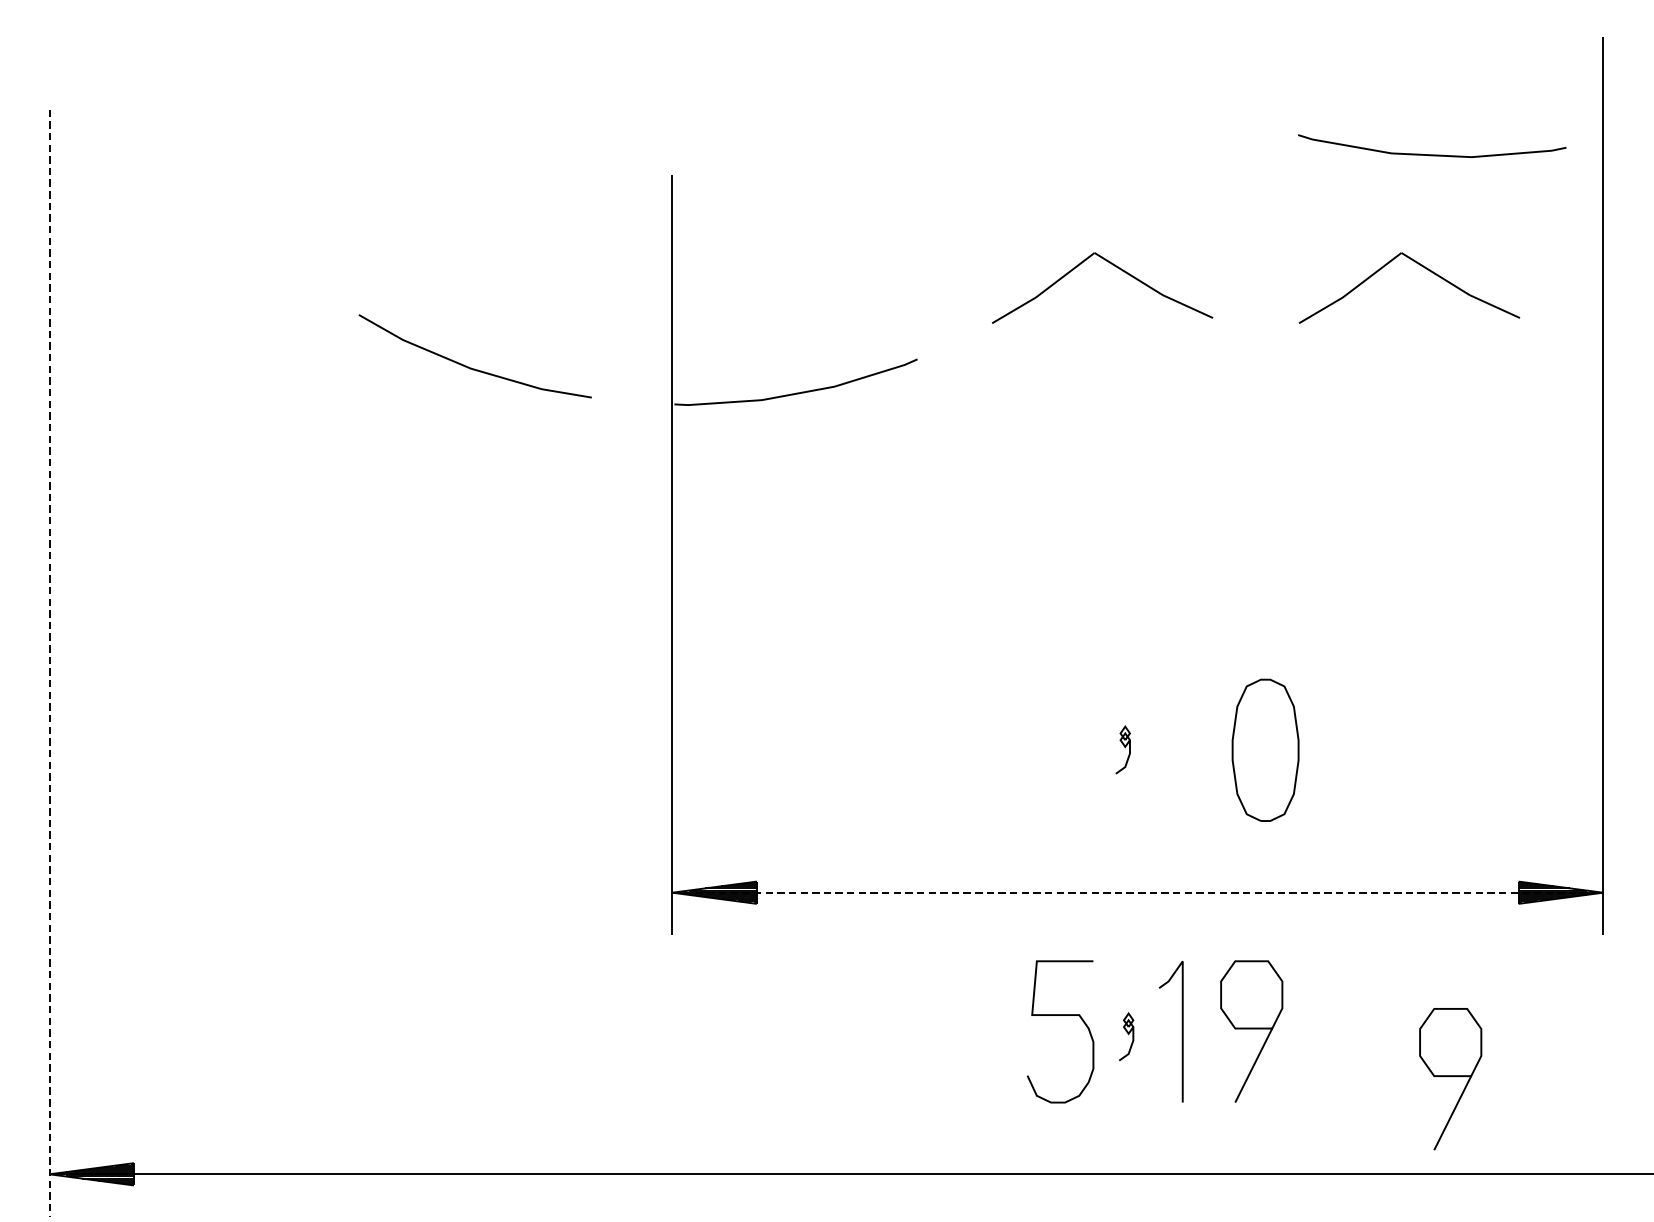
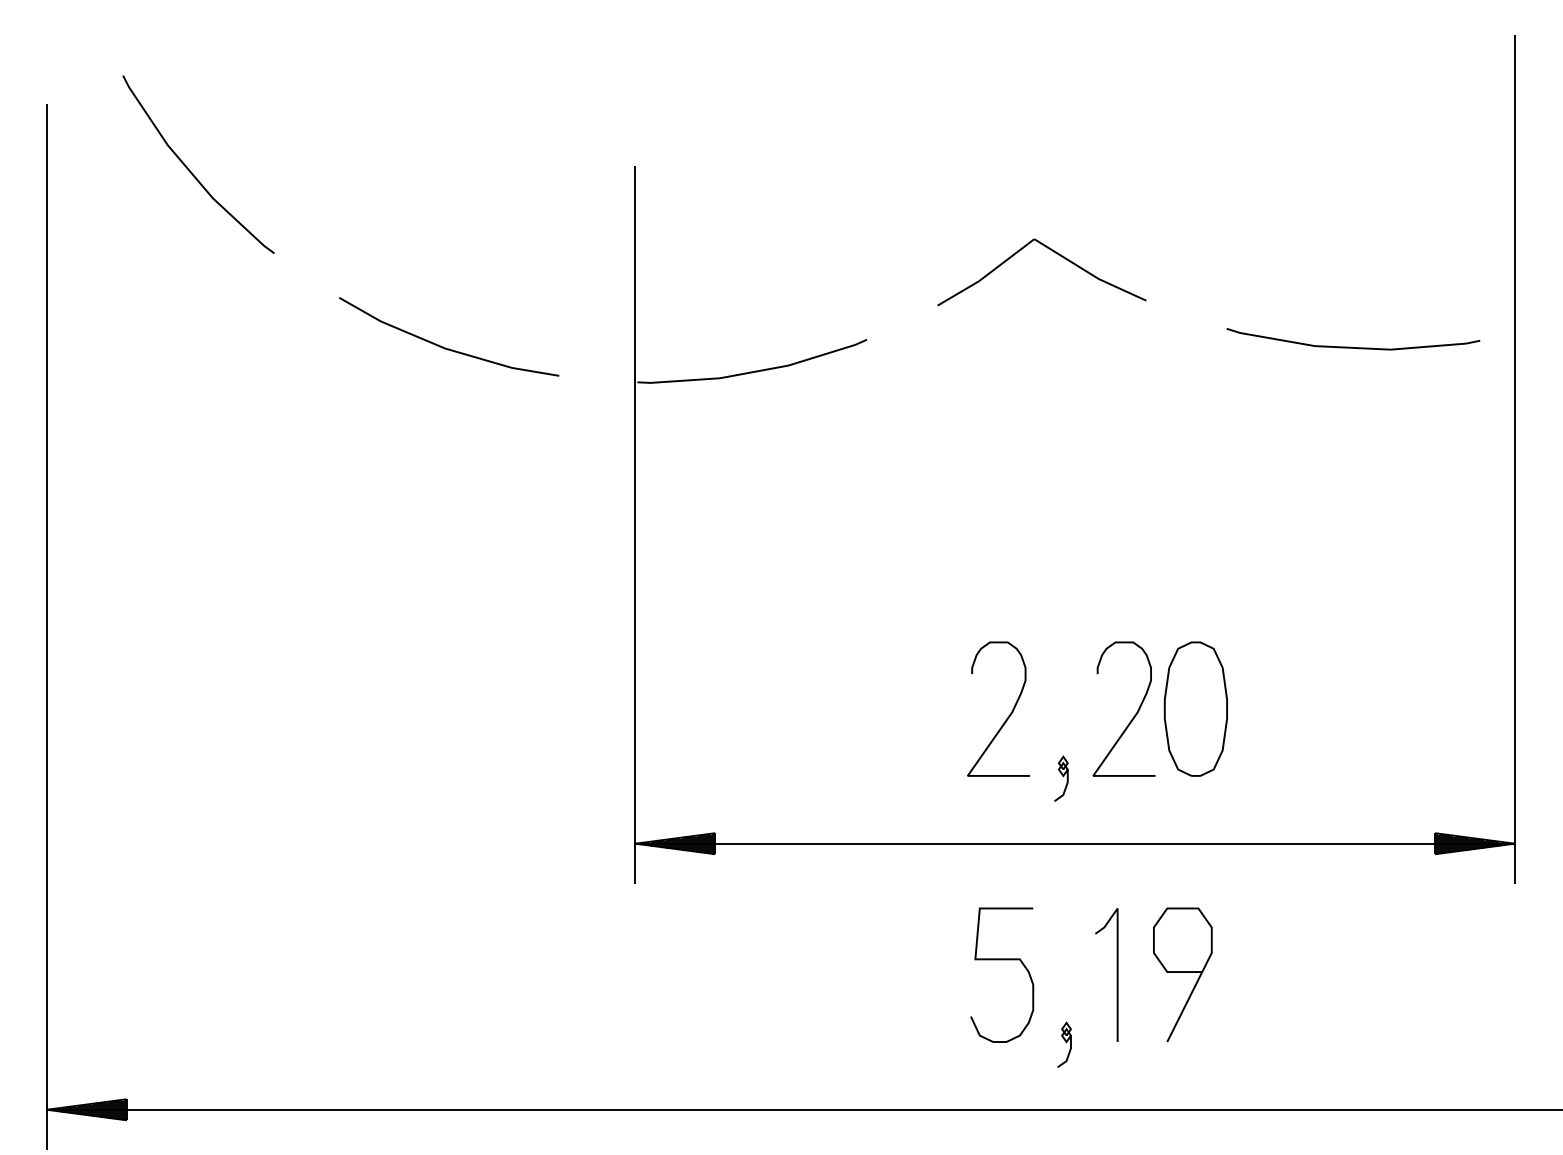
curve: (1430, 153) -> (1351, 346), moved
curve: (202, 181) -> (191, 171), added
part: (1421, 267) -> (1343, 252), removed
line: (49, 662) -> (46, 626), dashed -> solid
part: (1123, 749) -> (1061, 778), moved
curve: (1067, 757) -> (1008, 715), added
curve: (1199, 758) -> (1133, 716), added
line: (1138, 892) -> (1075, 843), dashed -> solid
part: (1126, 1036) -> (1064, 1044), moved
curve: (1450, 1076) -> (1370, 1017), removed

